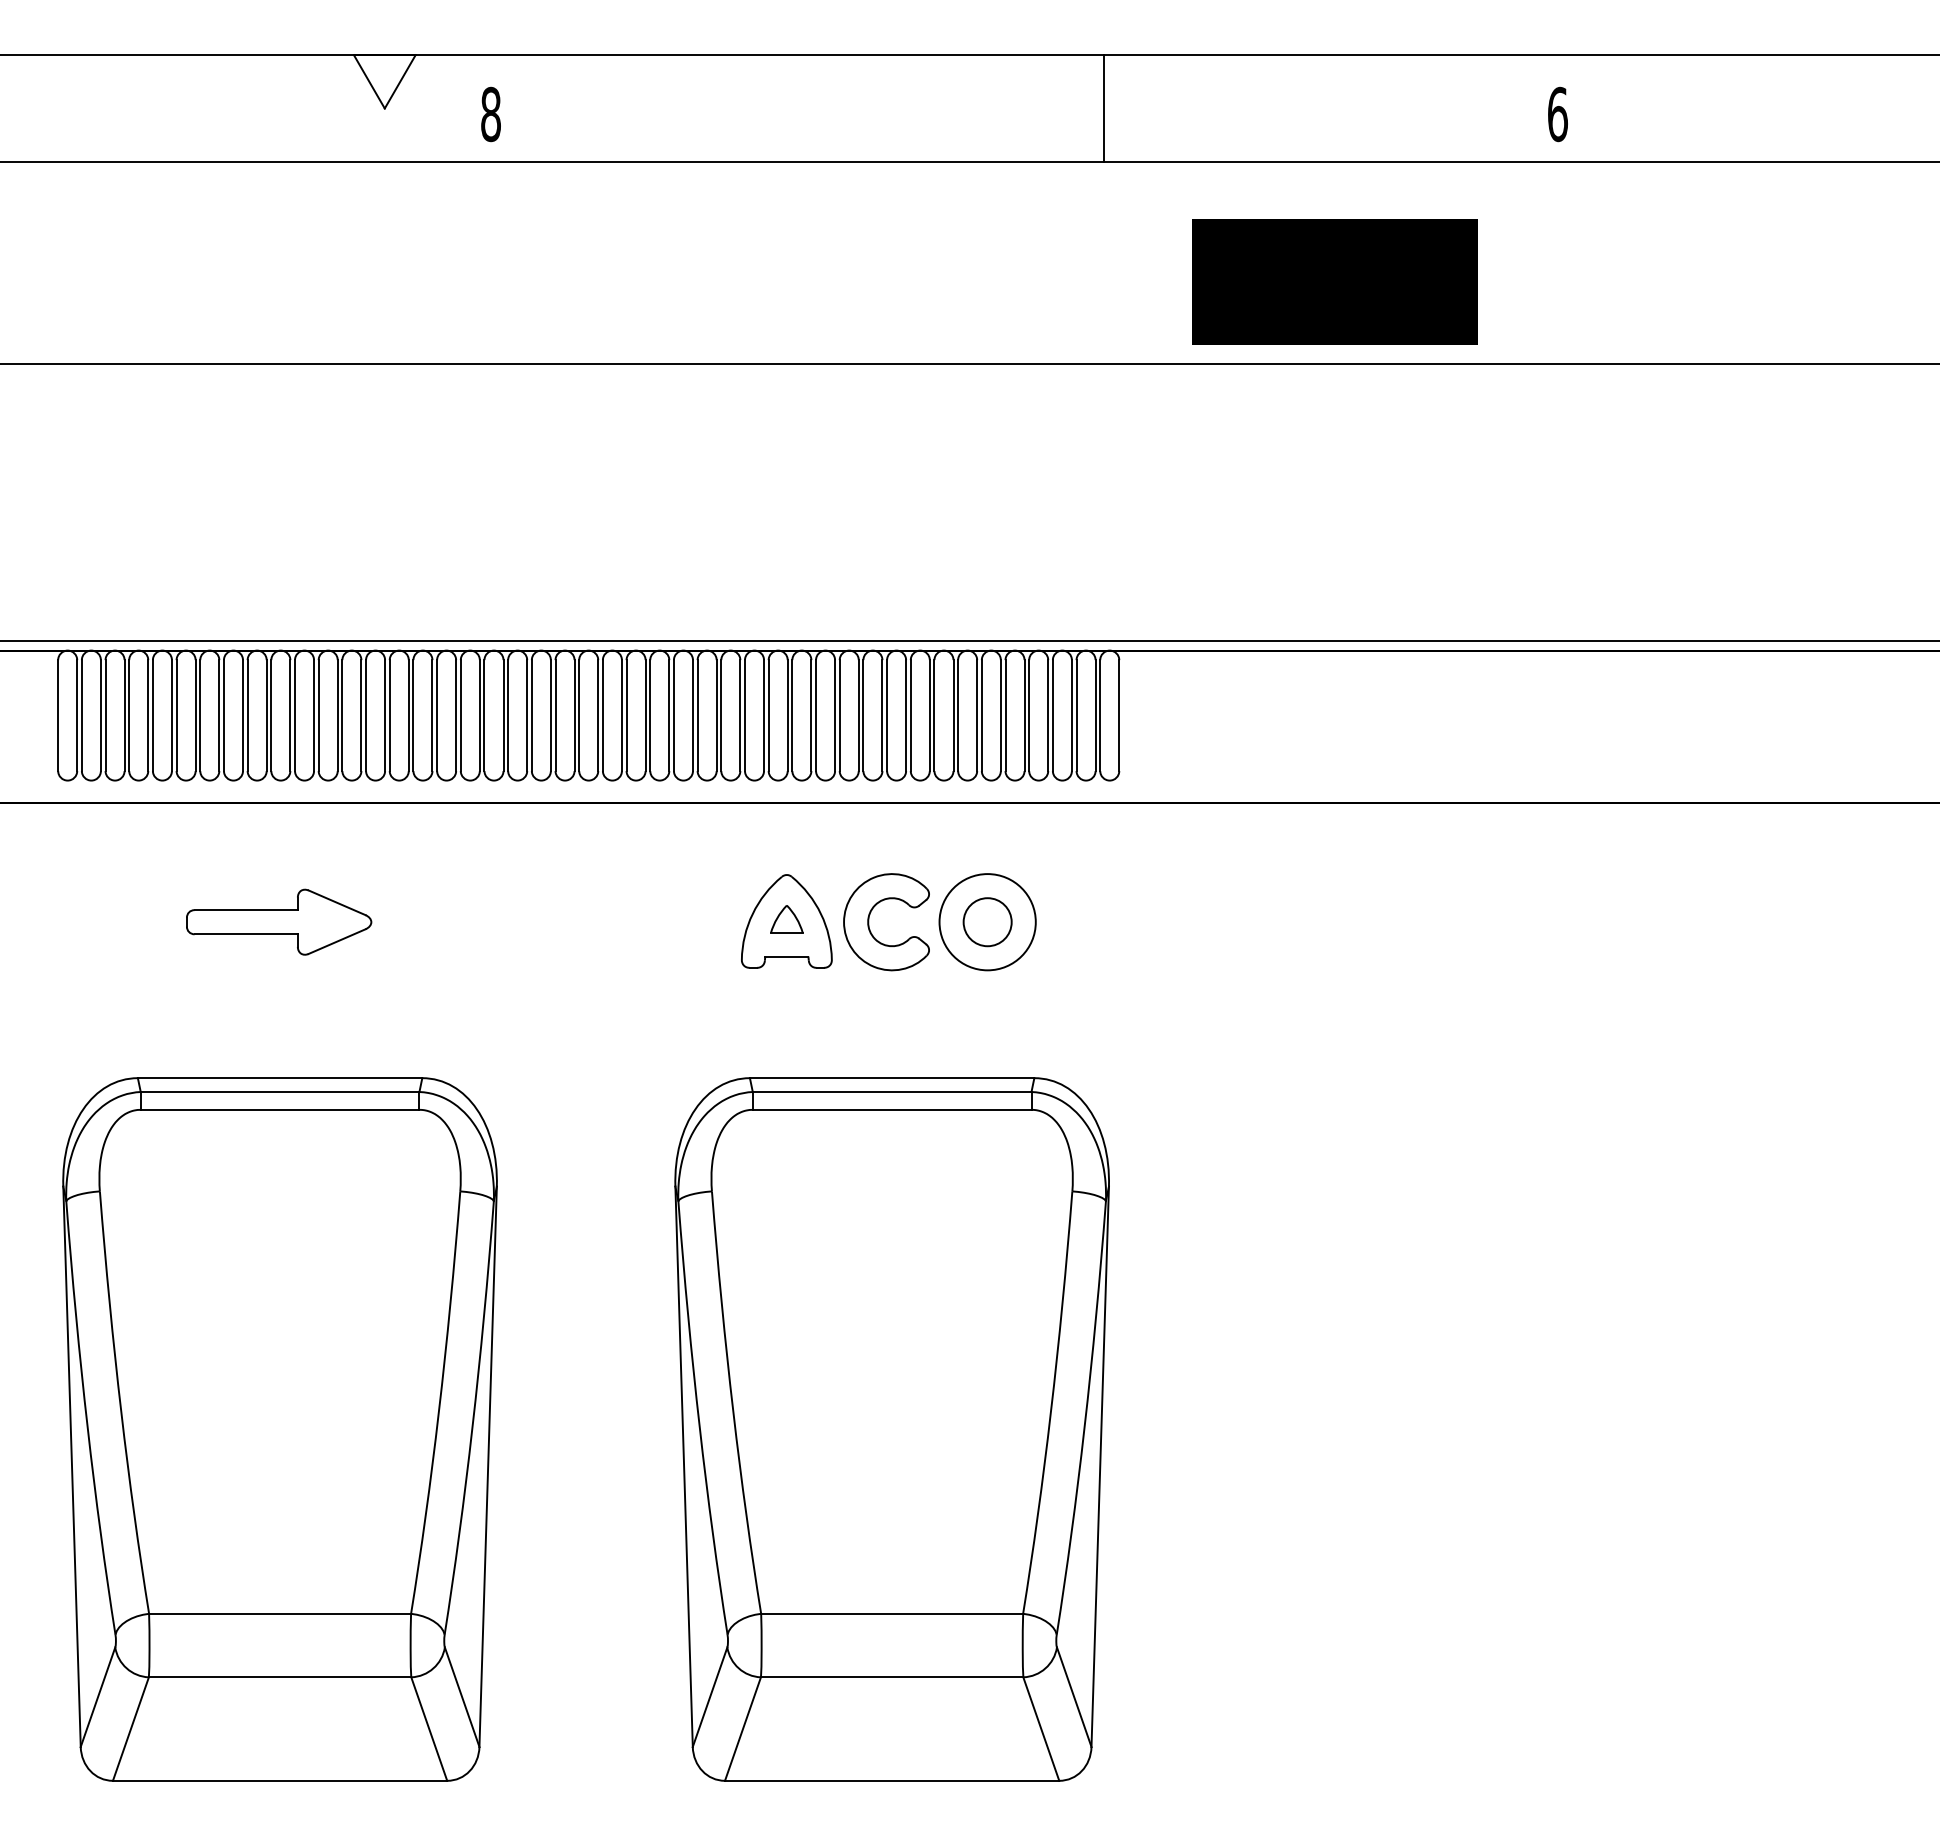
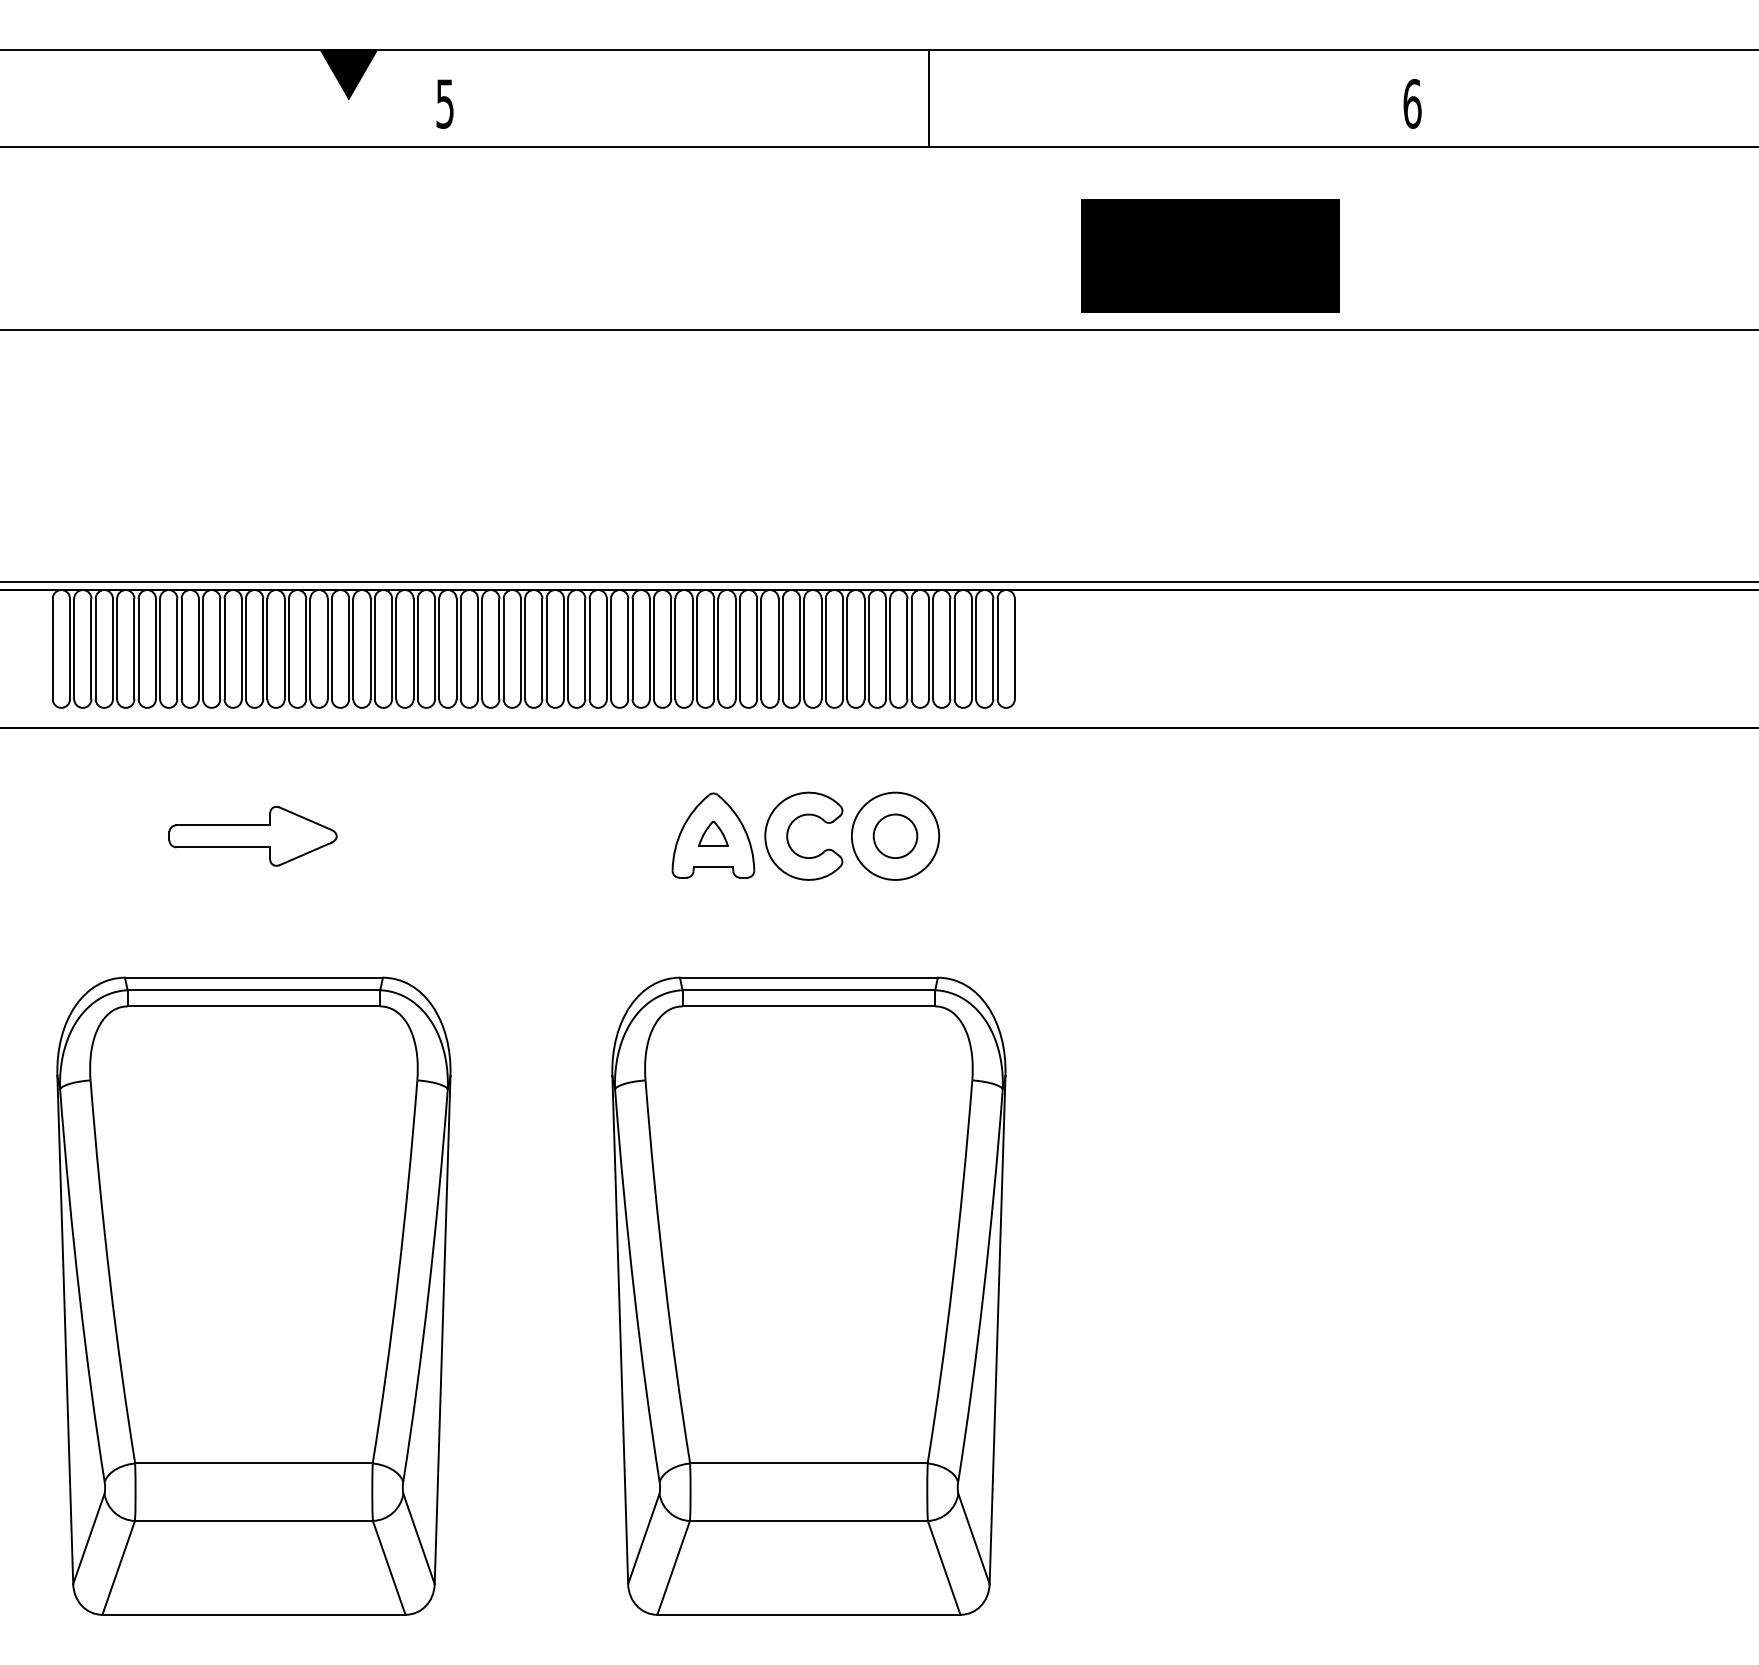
fill: (384, 81) -> (348, 74), added
line: (1103, 108) -> (928, 98), moved
text: (490, 114) -> (444, 103), 8 -> 5

